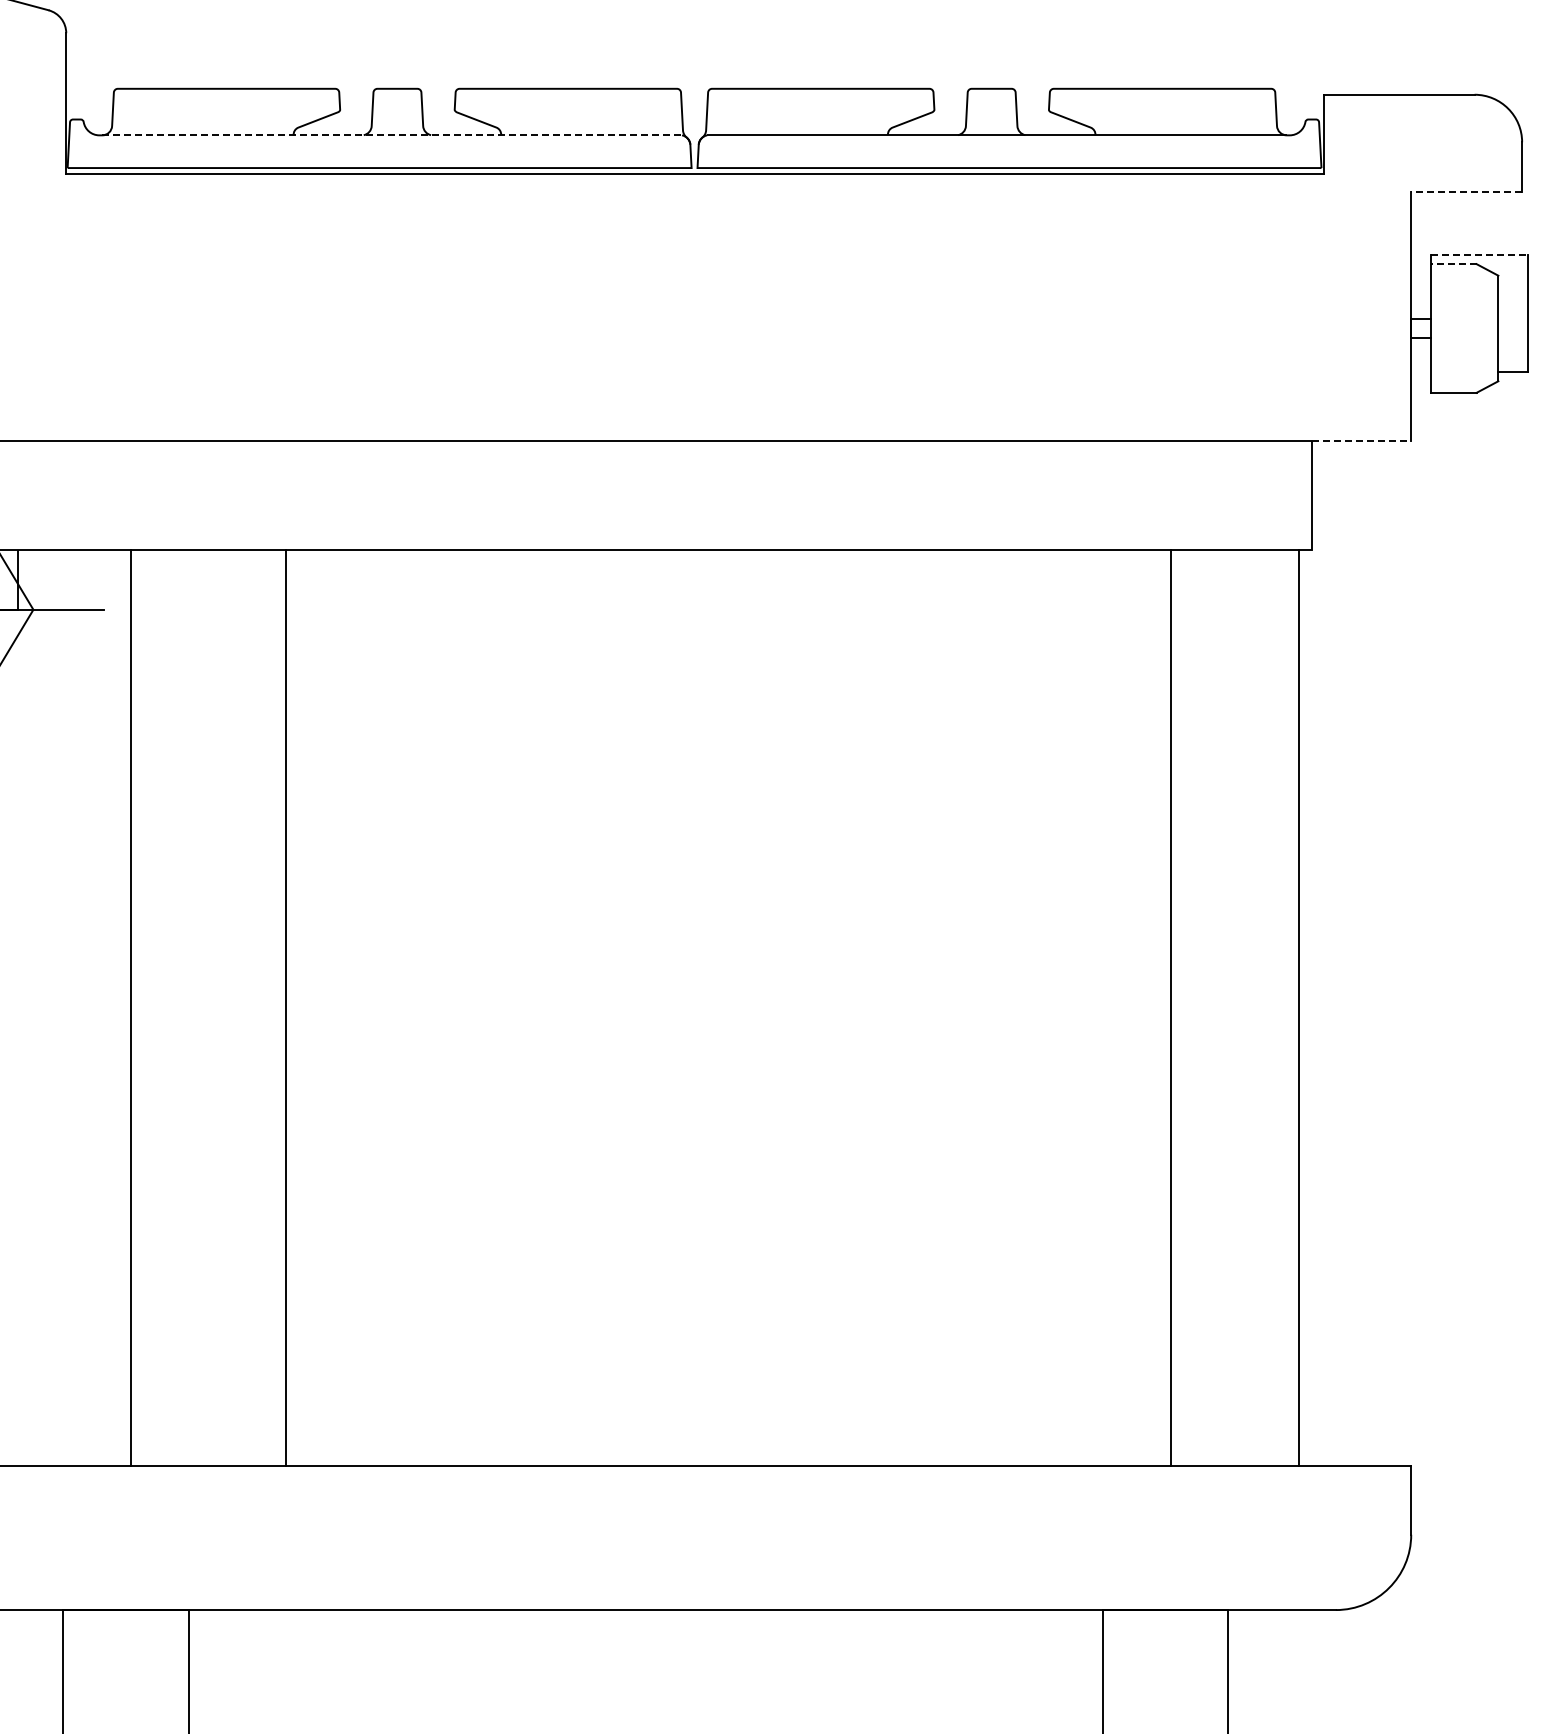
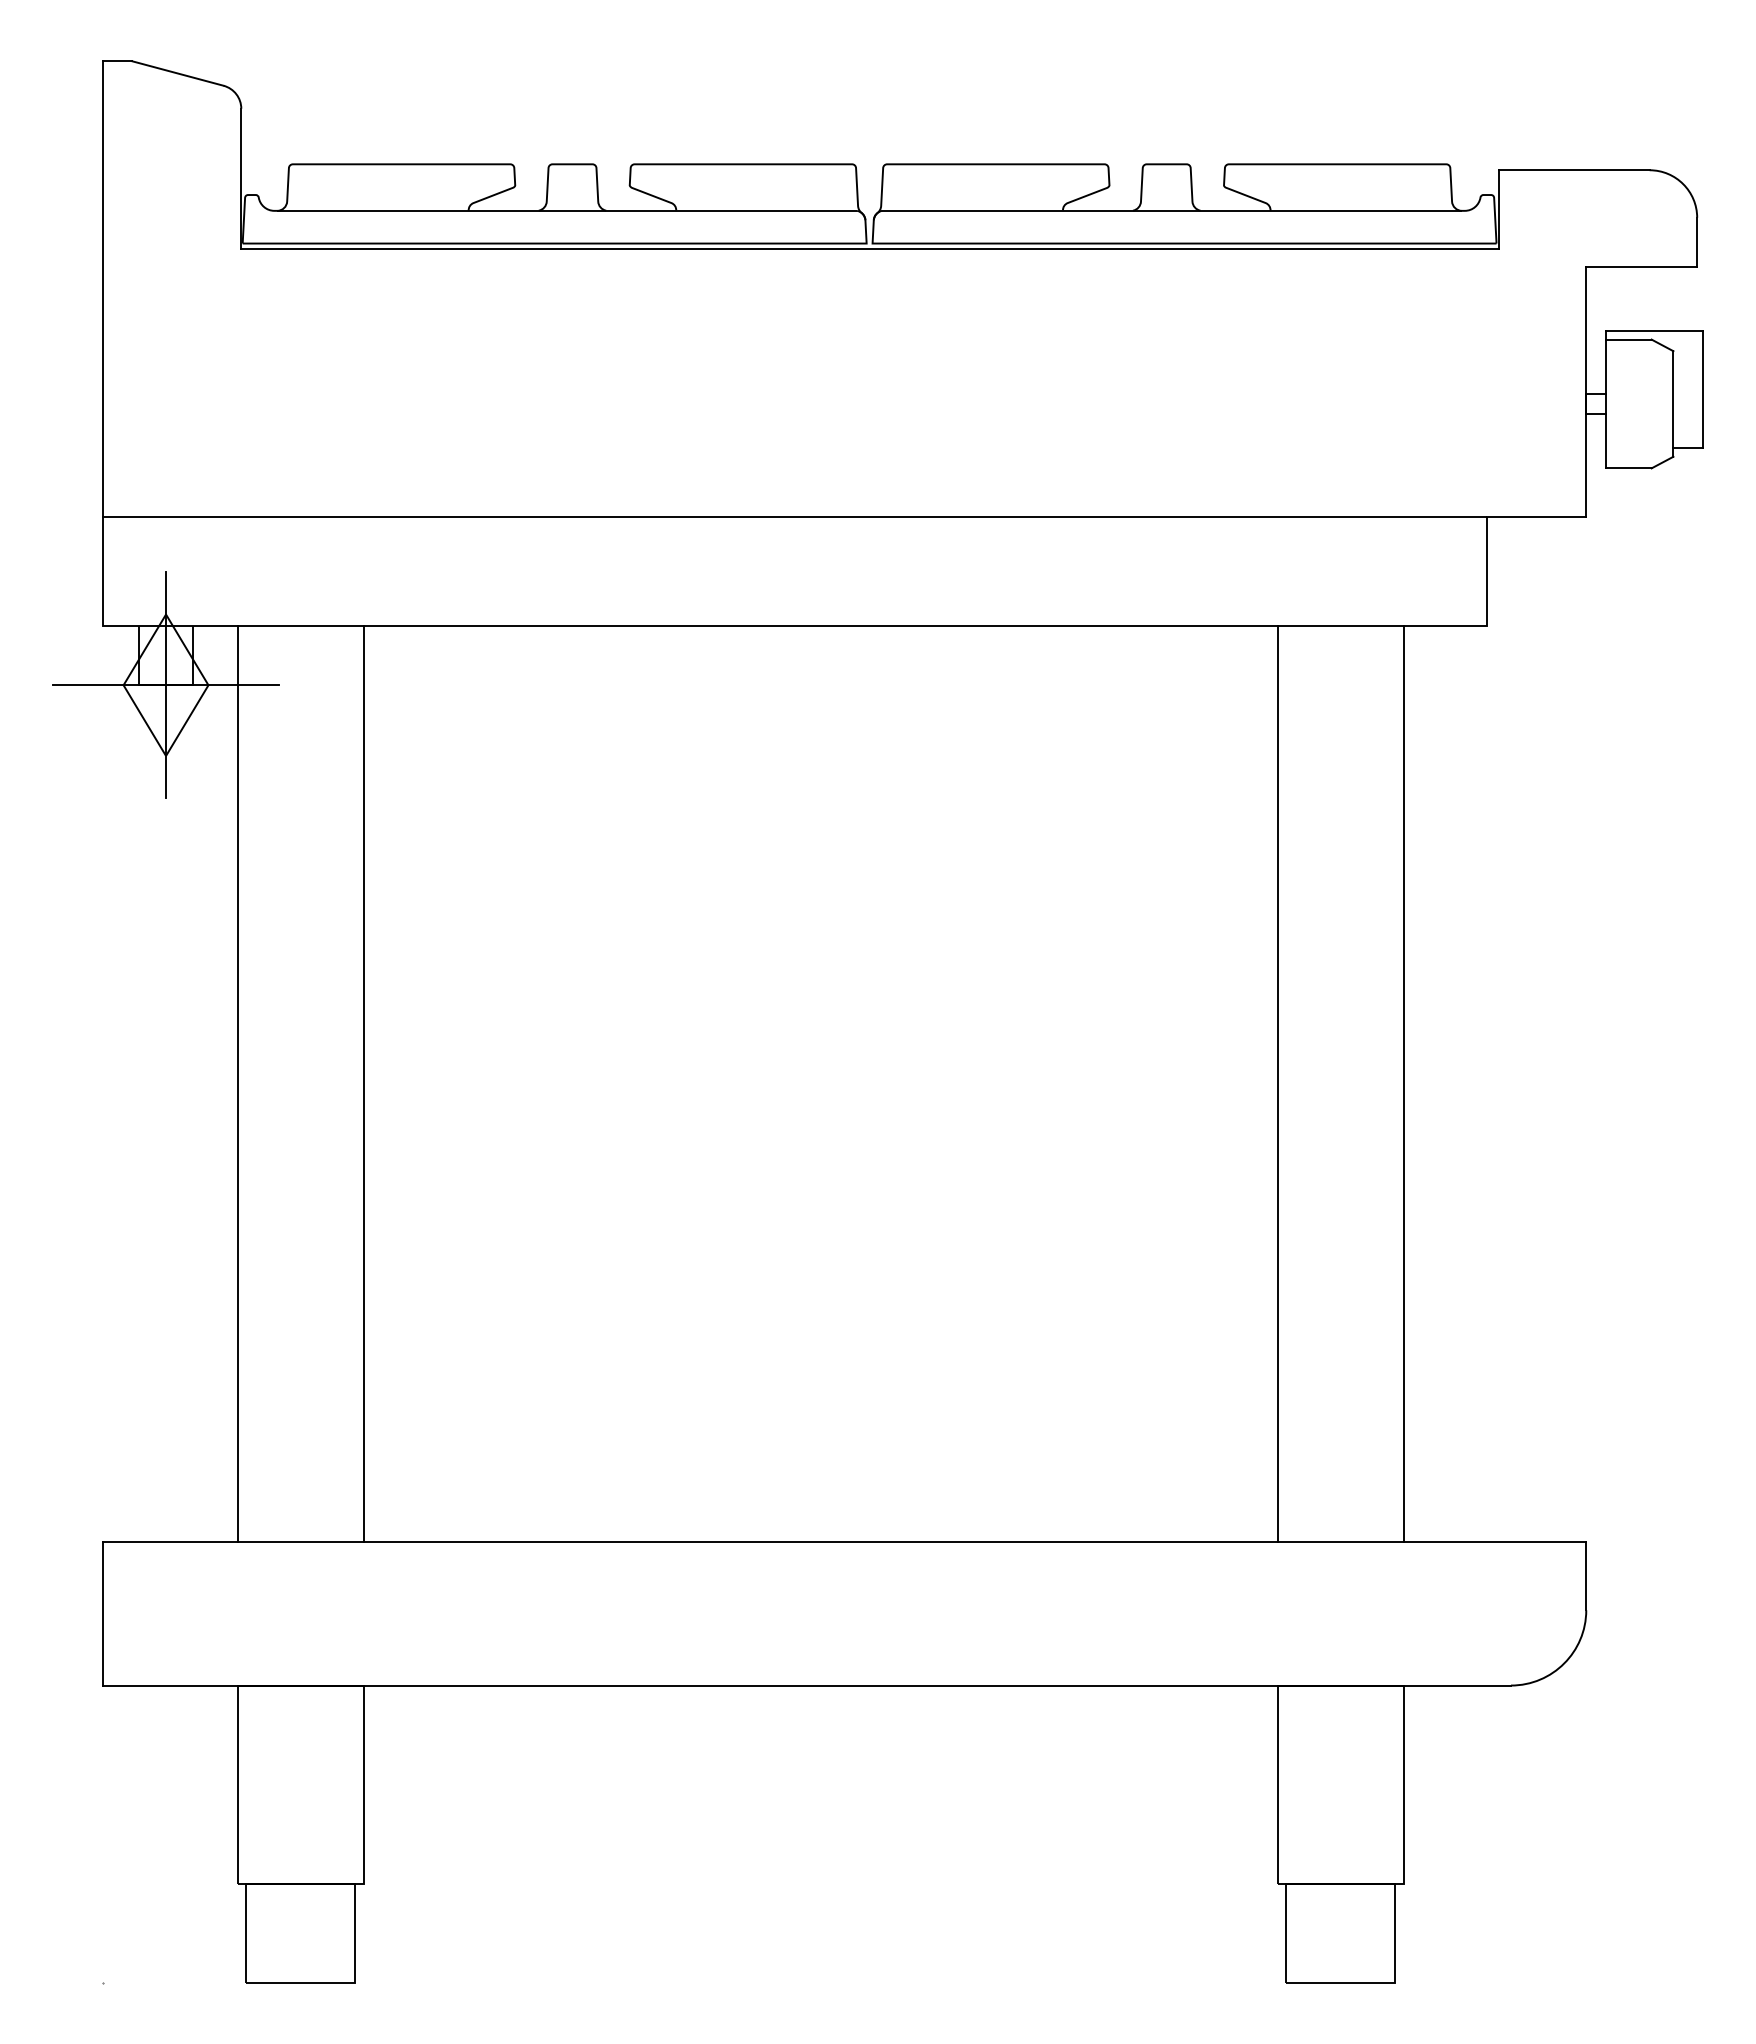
line: (392, 135) -> (567, 210), dashed -> solid
line: (1466, 192) -> (1641, 267), dashed -> solid
line: (1479, 255) -> (1654, 330), dashed -> solid
line: (1453, 264) -> (1628, 339), dashed -> solid
line: (1361, 441) -> (1536, 516), dashed -> solid
line: (130, 1008) -> (237, 1083), moved
line: (285, 1008) -> (363, 1083), moved
line: (1170, 1008) -> (1277, 1083), moved
line: (1299, 1008) -> (1403, 1083), moved

